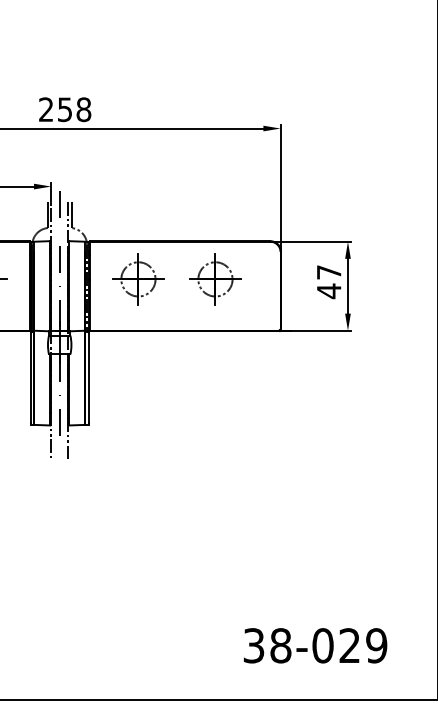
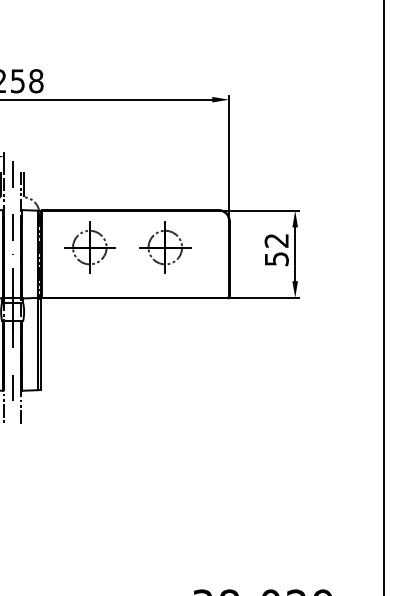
text: (328, 282) -> (276, 250), 47 -> 52

